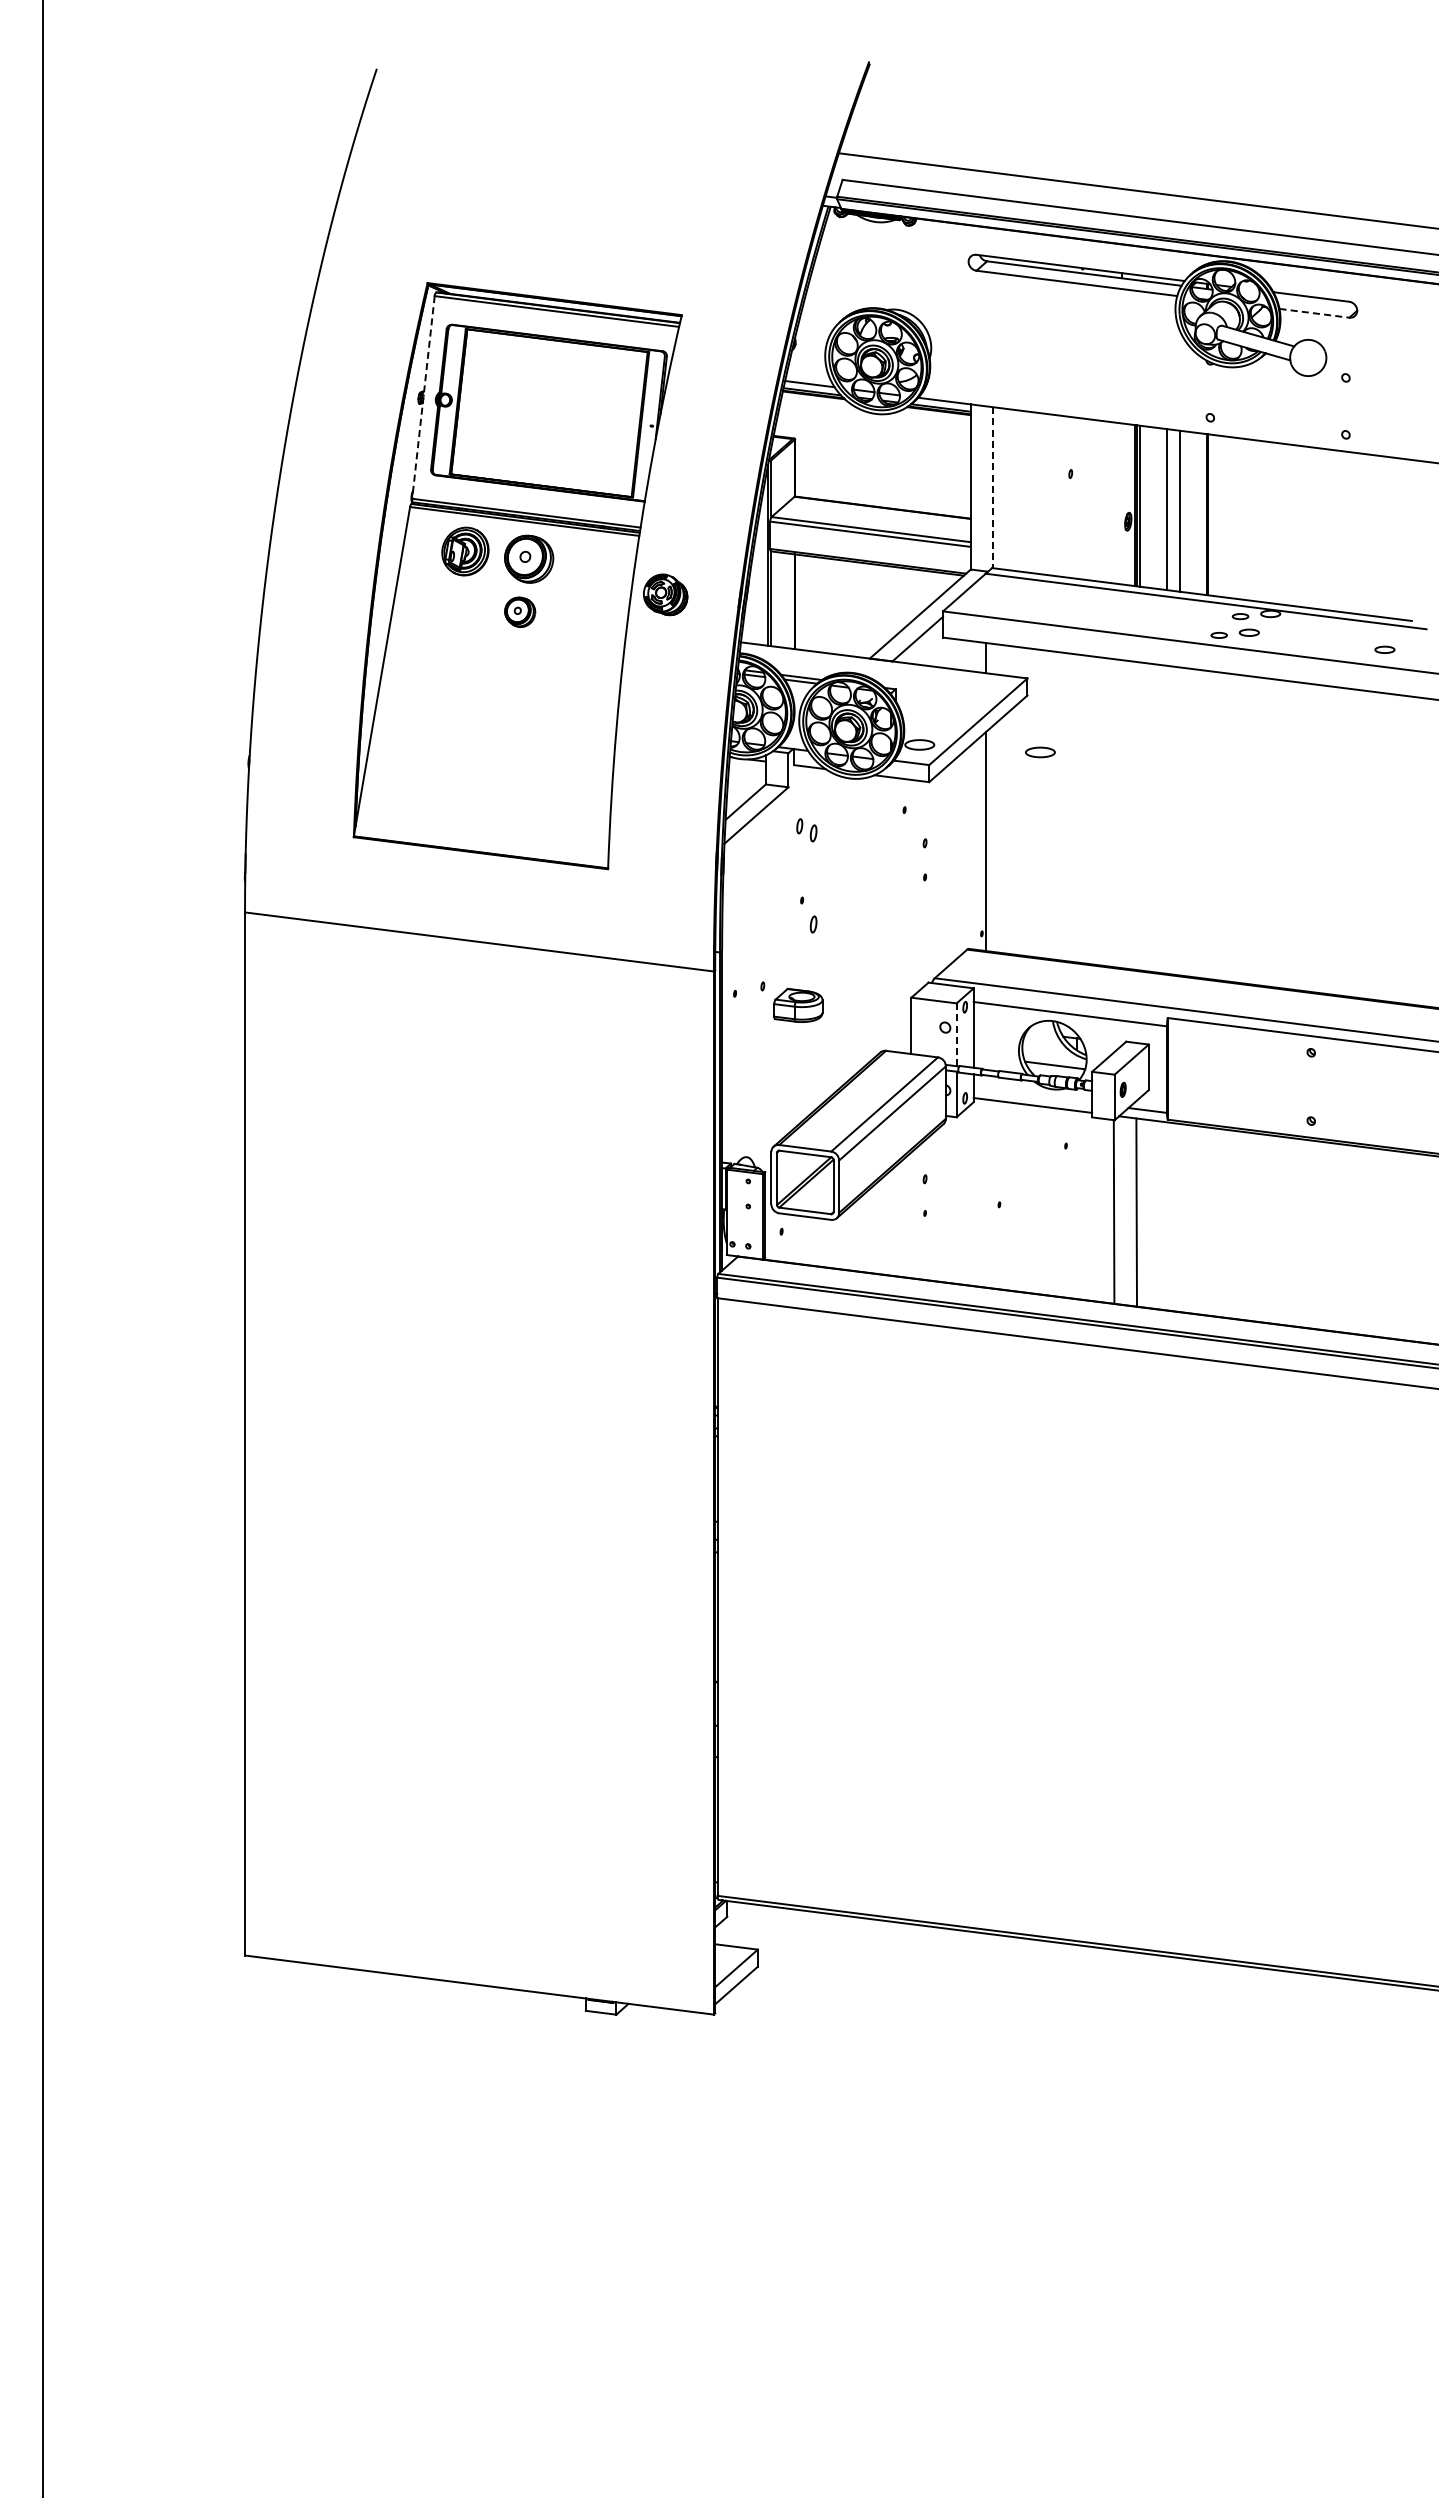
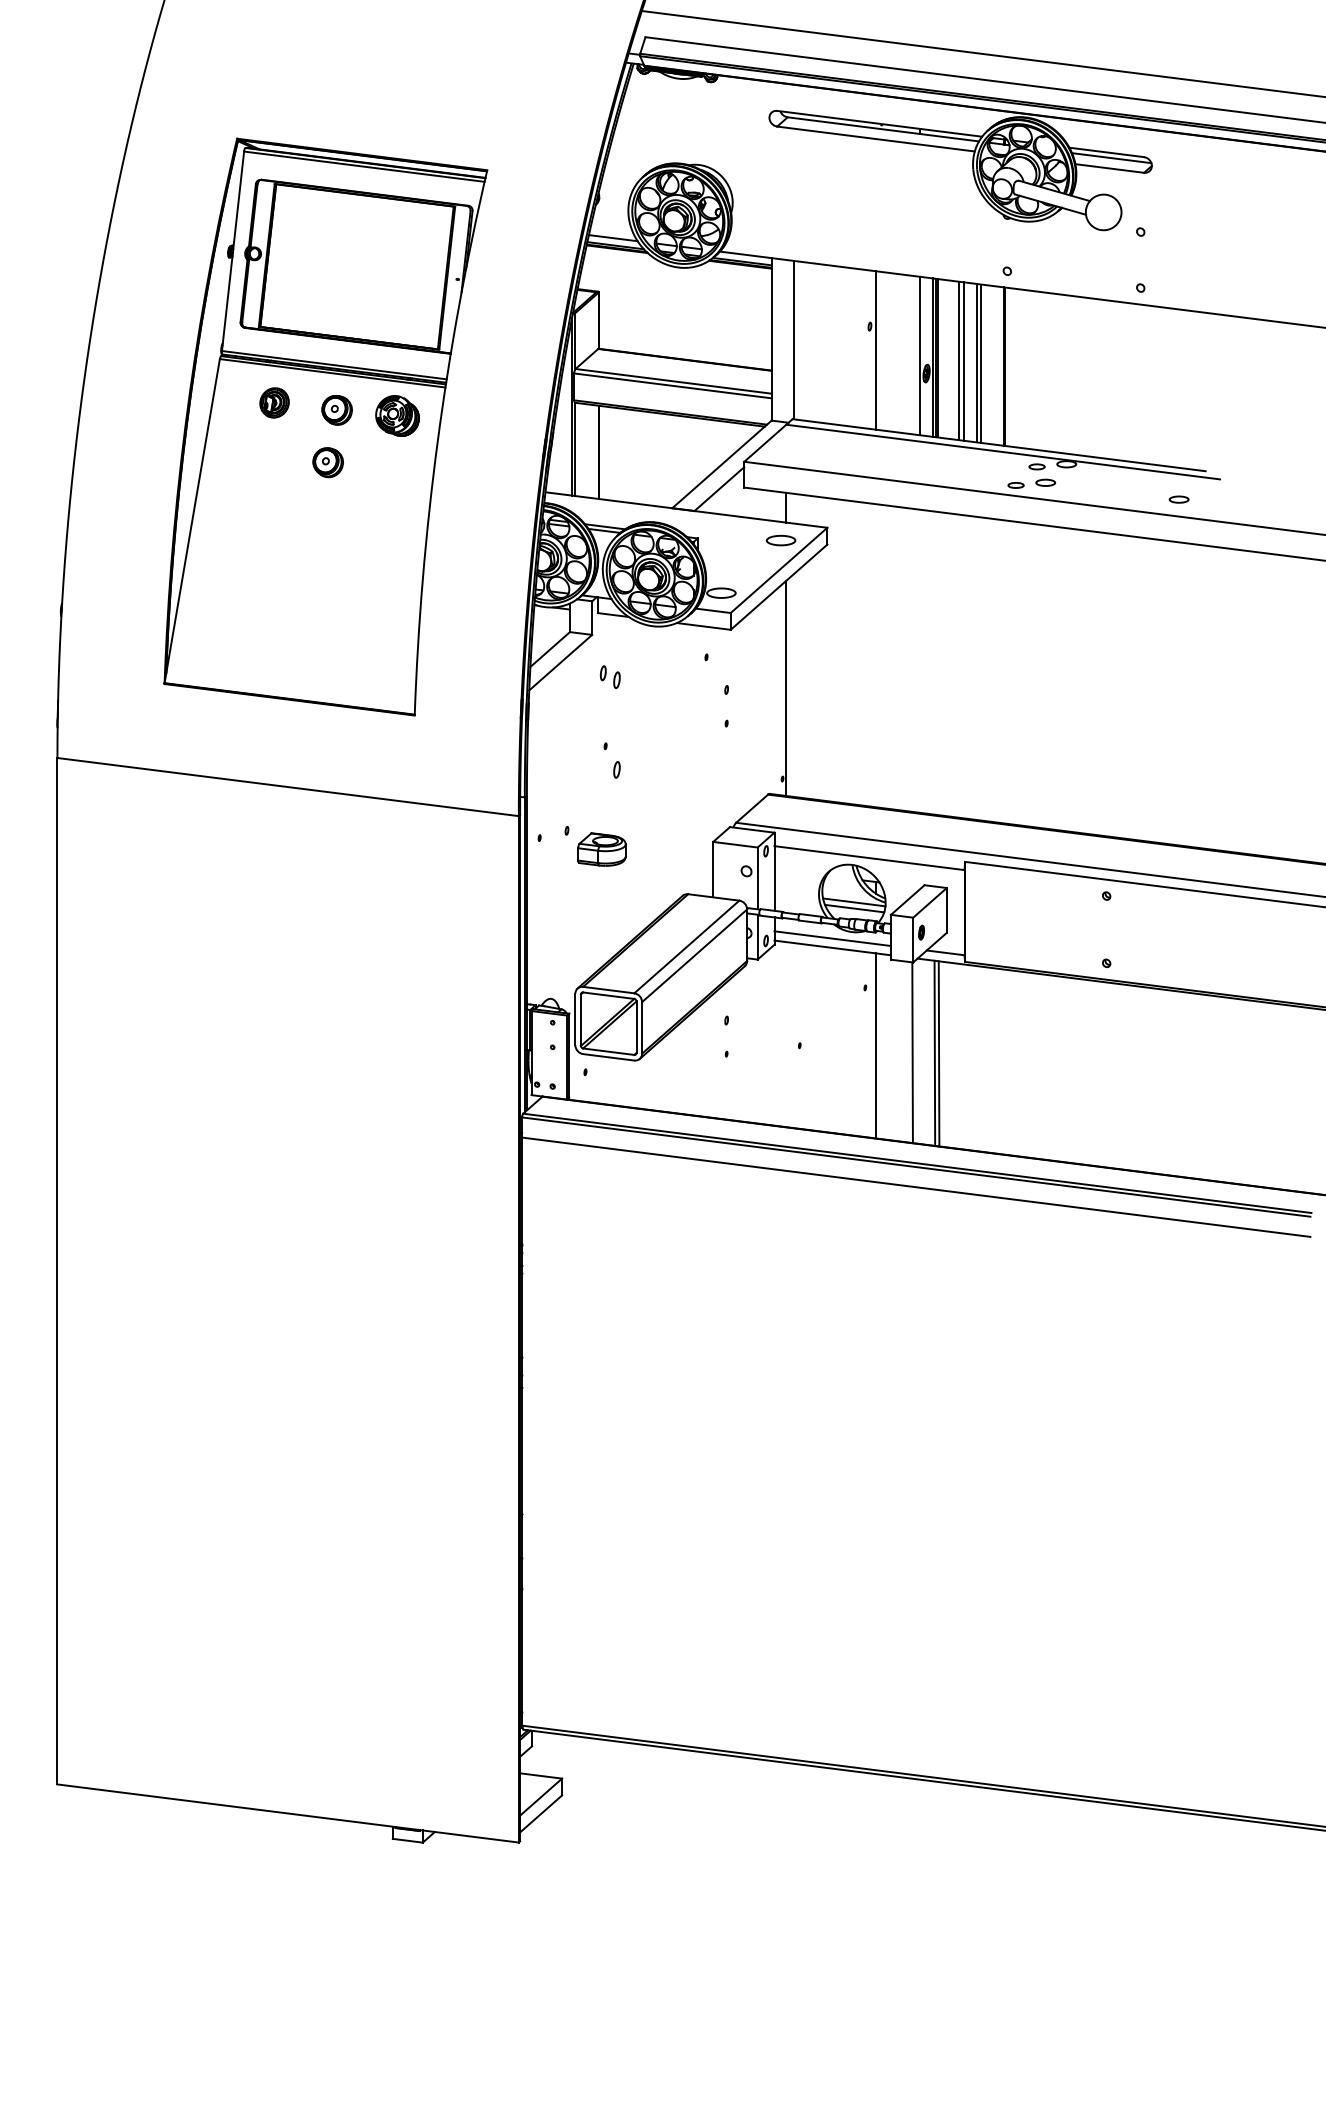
line: (1316, 302) -> (1111, 157), added
line: (1314, 313) -> (1109, 168), dashed -> solid
line: (423, 397) -> (233, 251), dashed -> solid
line: (993, 487) -> (793, 339), dashed -> solid
line: (1076, 497) -> (875, 349), added
line: (1121, 503) -> (919, 355), added
line: (1161, 508) -> (959, 360), added
line: (1183, 511) -> (980, 363), added
part: (465, 551) -> (274, 402), size x0.62
part: (529, 558) -> (337, 409), size x0.62
part: (665, 594) -> (397, 415), moved
part: (1040, 752) -> (781, 540), moved
line: (956, 1034) -> (757, 878), dashed -> solid
line: (1054, 1059) -> (853, 902), added
line: (1032, 1095) -> (832, 938), added
line: (1076, 1204) -> (875, 1045), added
line: (1140, 1213) -> (938, 1054), added

